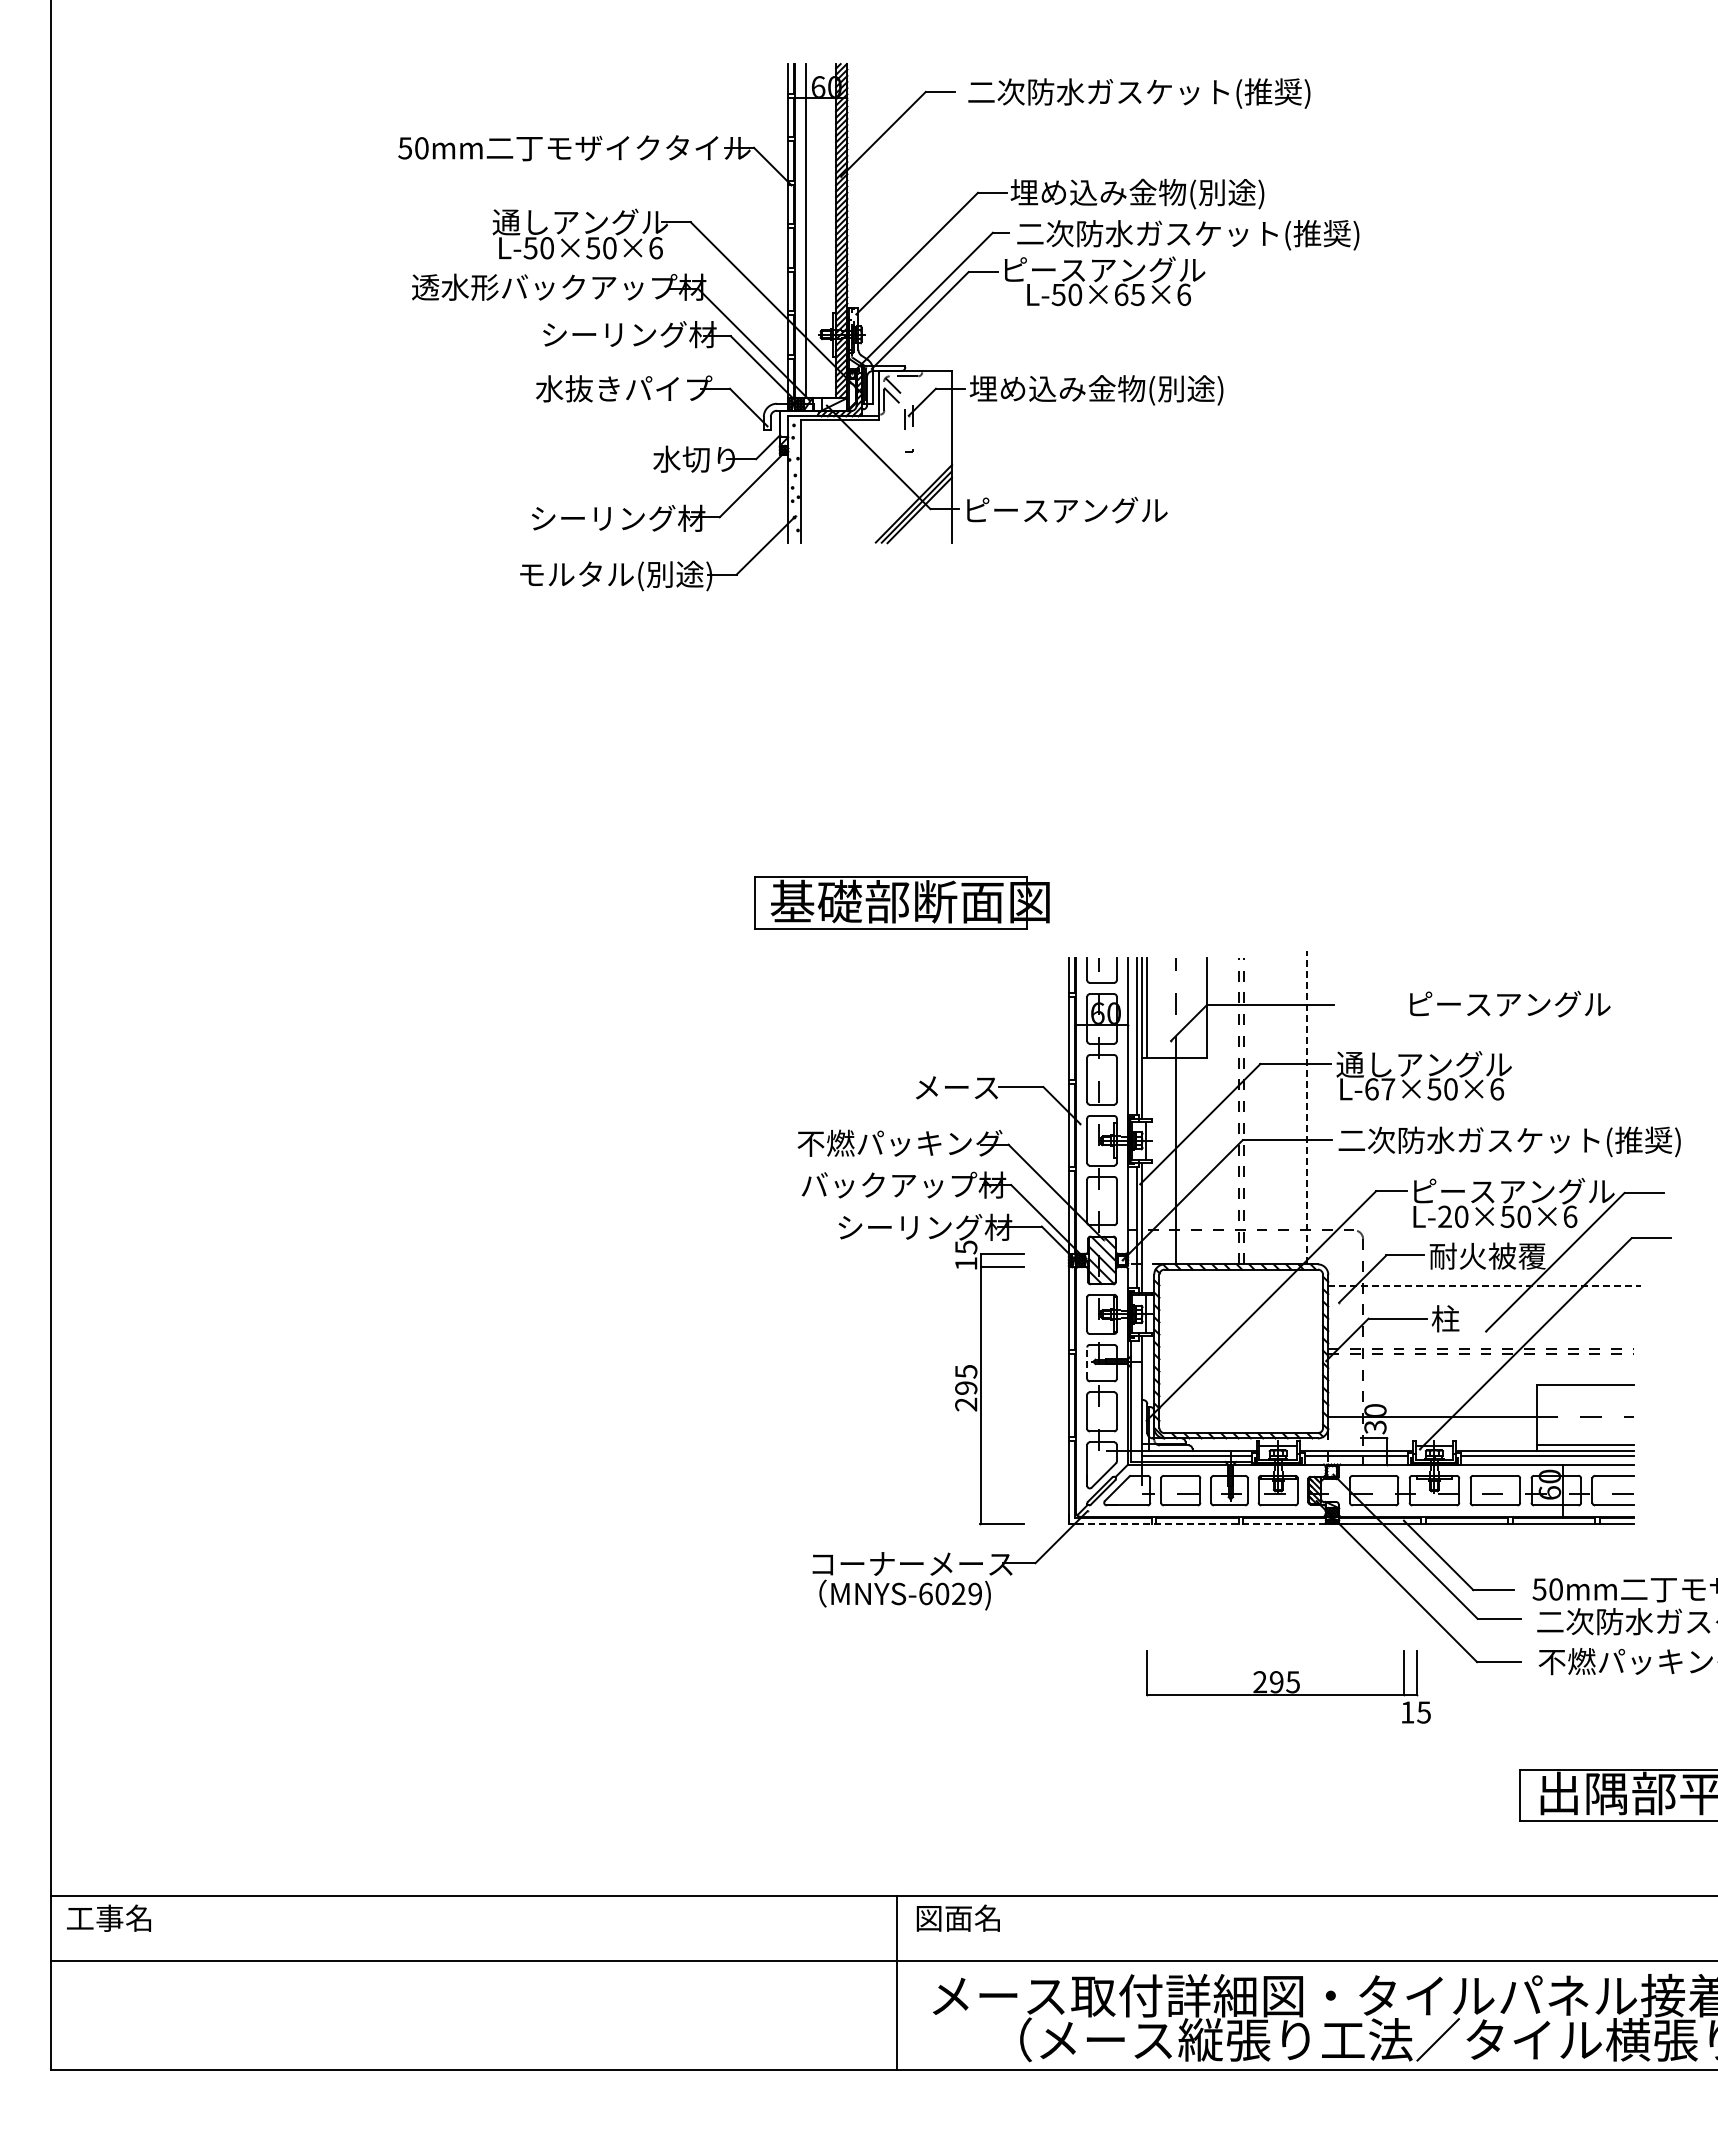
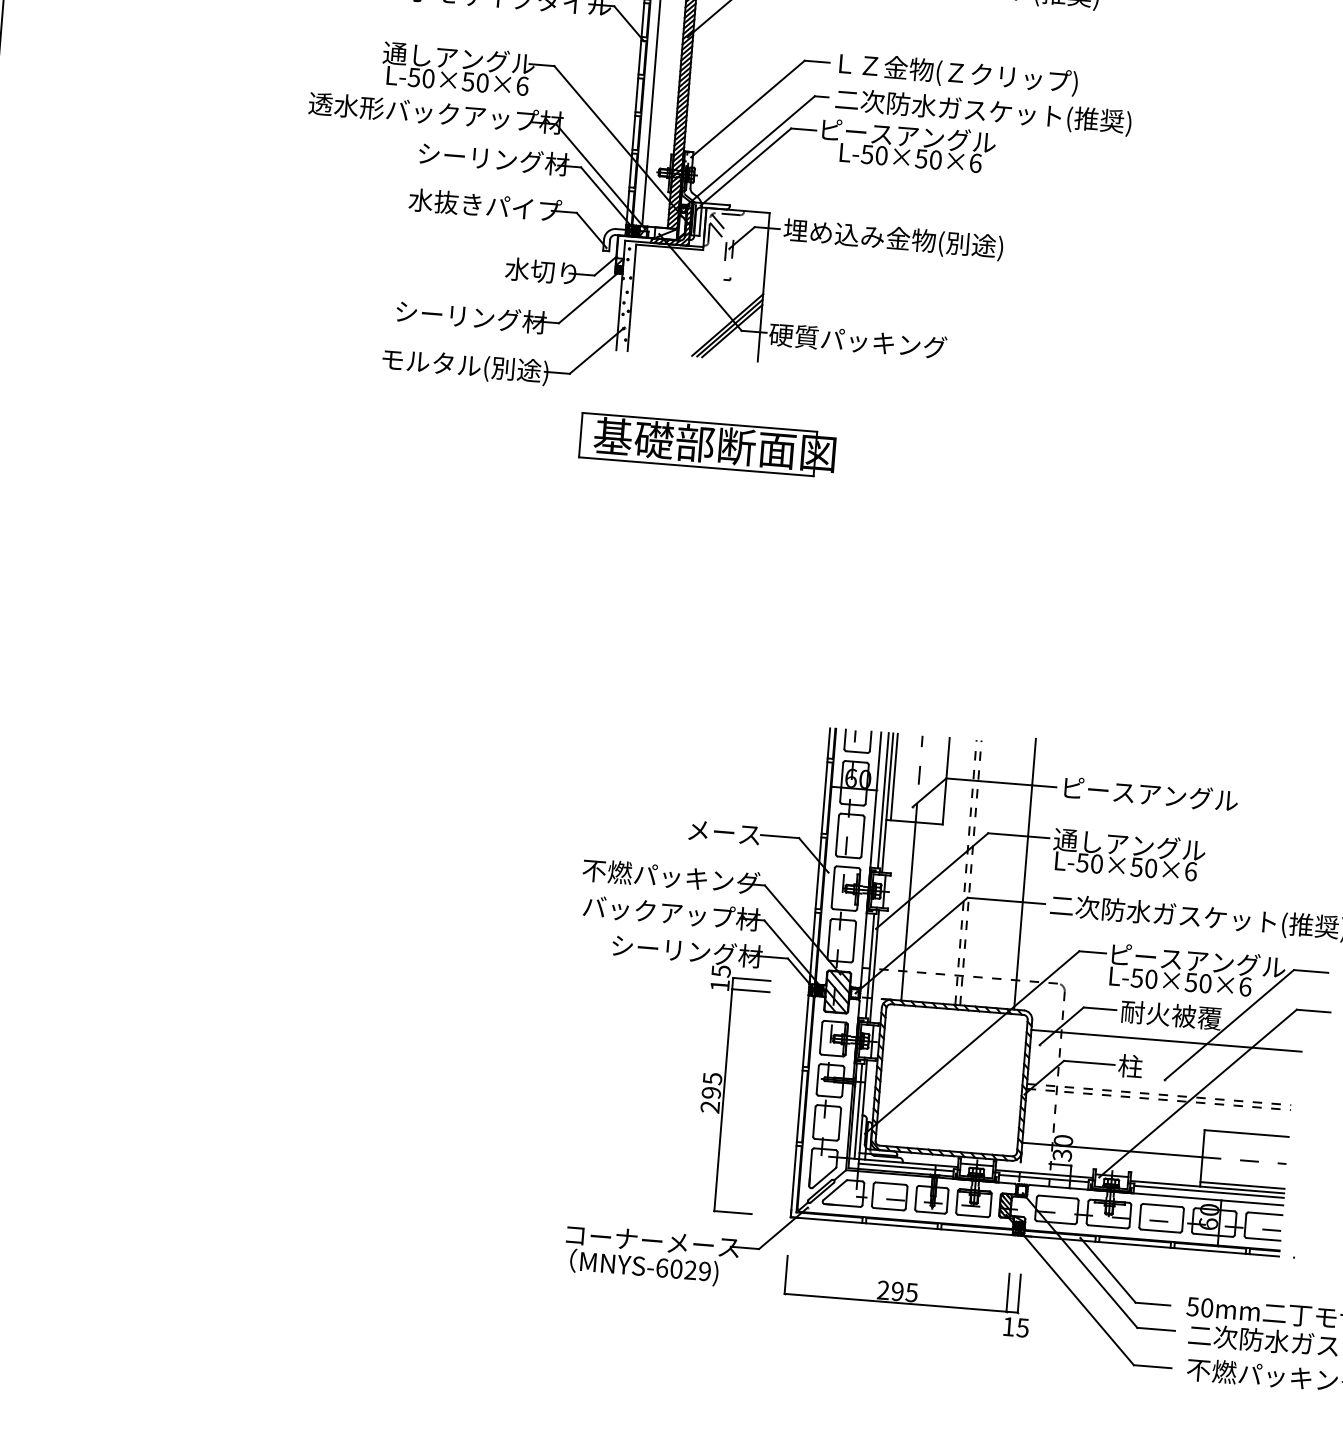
text: (1151, 193) -> (954, 73), 埋め込み金物(別途) -> ＬＺ金物(Ｚクリップ)
text: (1129, 294) -> (928, 159), L-50×65×6 -> L-50×50×6
text: (1064, 509) -> (857, 340), ピースアングル -> 硬質パッキング
part: (901, 902) -> (707, 444), moved
text: (1510, 1003) -> (1151, 793), moved
text: (1379, 1089) -> (1089, 863), L-67×50×6 -> L-50×50×6
line: (1306, 1107) -> (1025, 874), dashed -> solid
text: (1444, 1216) -> (1136, 977), L-20×50×6 -> L-50×50×6
line: (1485, 1286) -> (1167, 1041), dashed -> solid
line: (1087, 1363) -> (817, 1080), dashed -> solid
line: (1136, 1395) -> (858, 1111), added
line: (1196, 1523) -> (901, 1225), dashed -> solid
part: (1288, 1686) -> (907, 1296), moved

